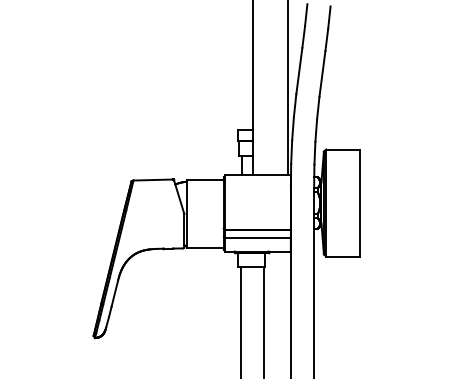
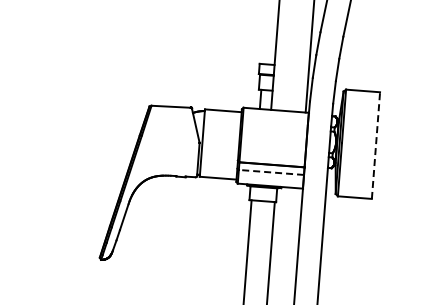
line: (360, 202) -> (376, 145), solid -> dashed
line: (258, 237) -> (271, 172), solid -> dashed

